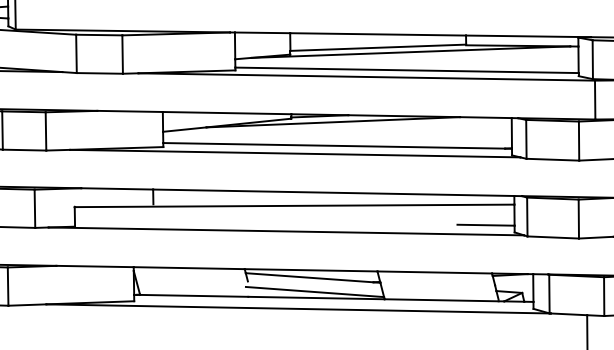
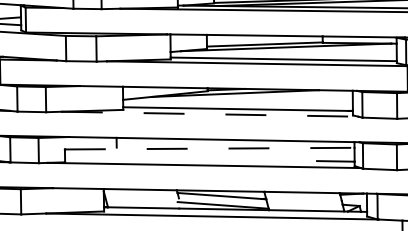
line: (295, 154) -> (210, 114), solid -> dashed
line: (294, 205) -> (209, 148), solid -> dashed

